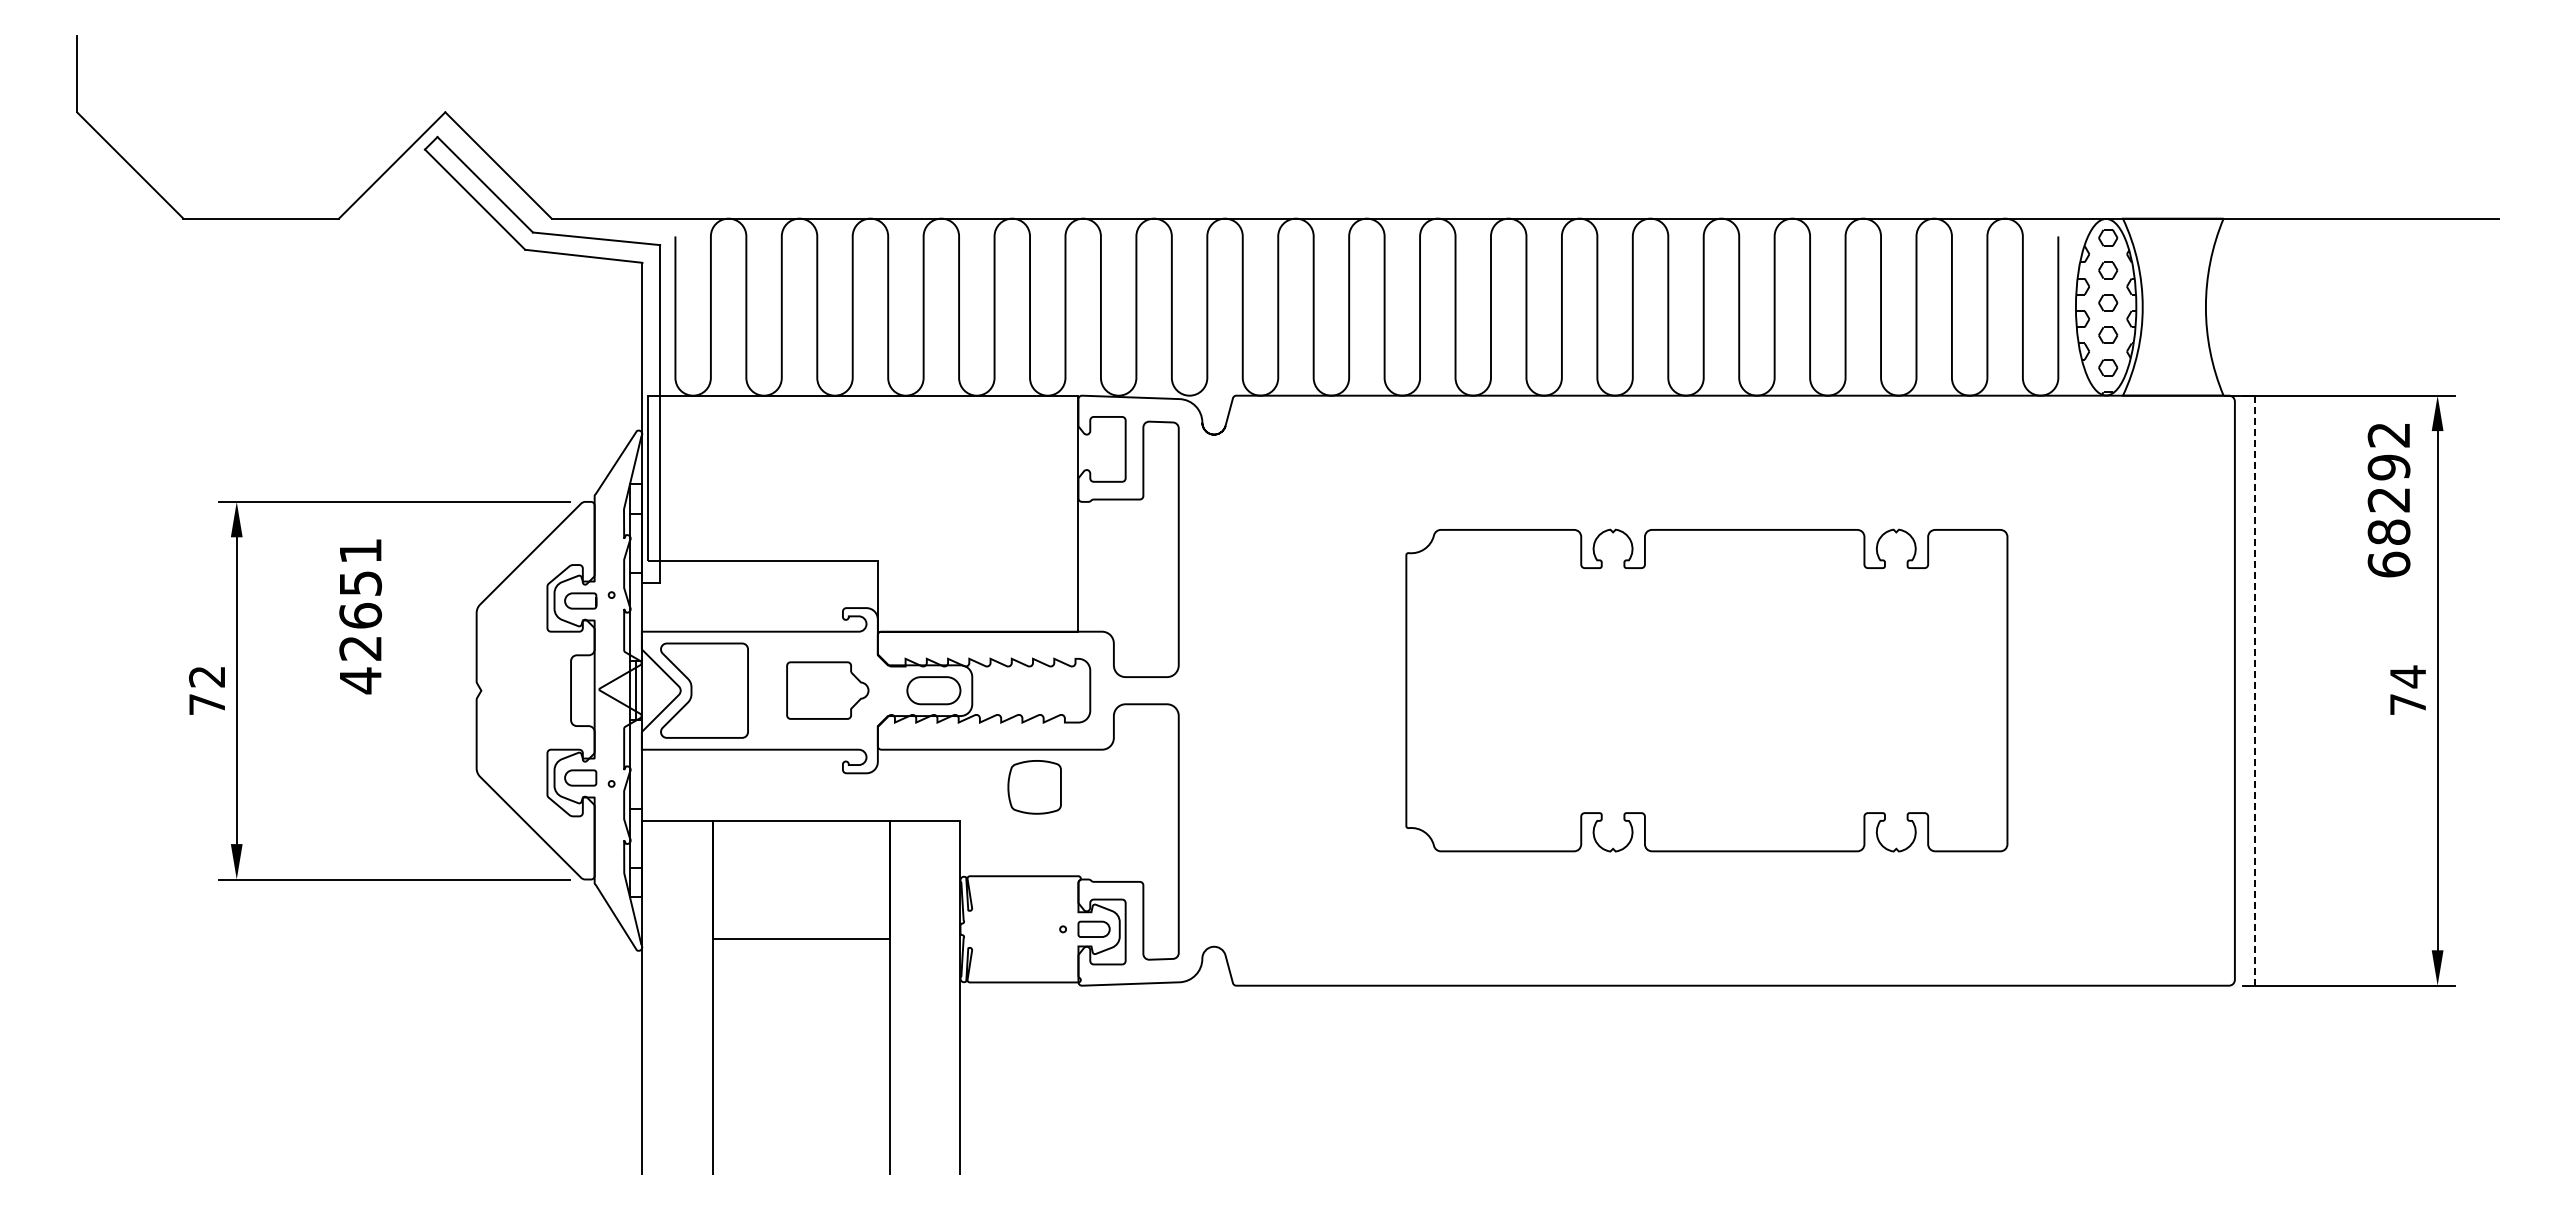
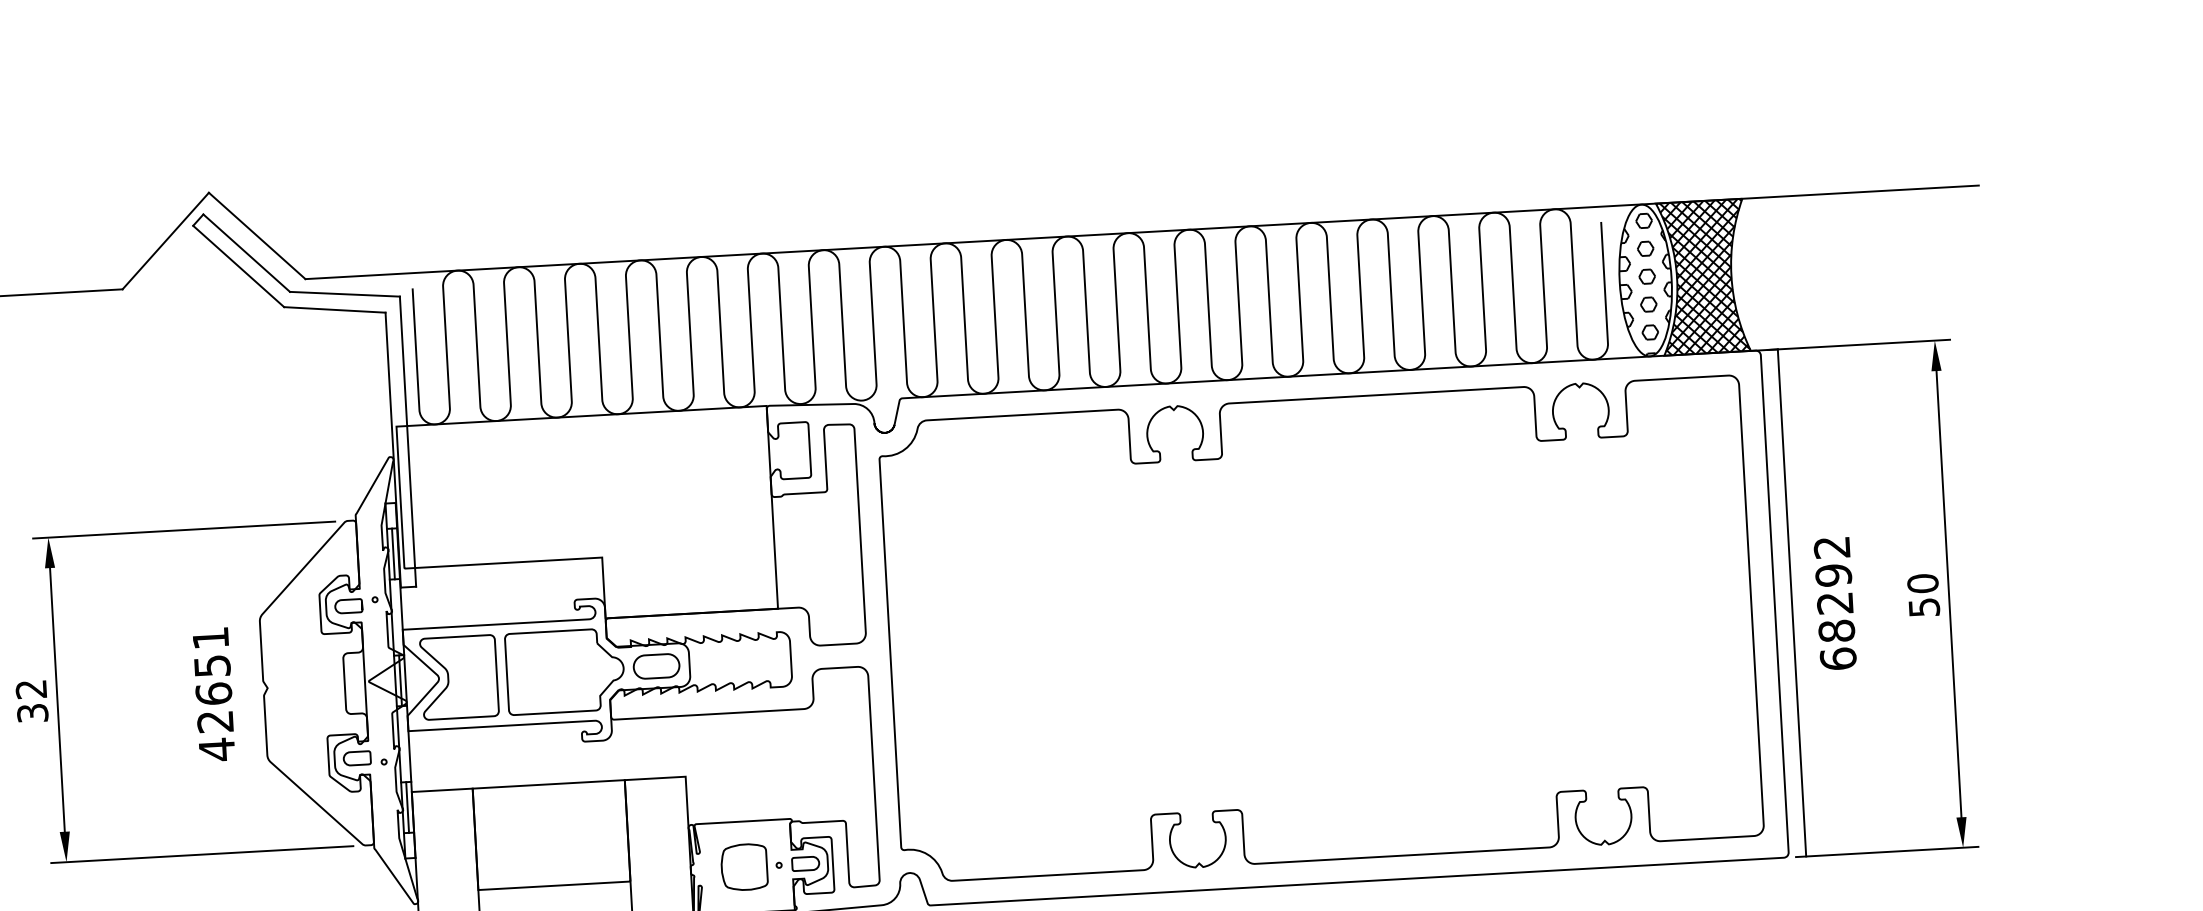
hatch: (2172, 306) -> (1702, 276), added
text: (2388, 500) -> (1834, 603), moved
line: (635, 542) -> (393, 553), added
text: (360, 616) -> (213, 694), moved
part: (827, 690) -> (565, 671), size x1.67
part: (1706, 690) -> (1320, 629), size x1.67
text: (2407, 690) -> (1923, 595), 74 -> 50
line: (2254, 691) -> (1791, 603), dashed -> solid
text: (207, 704) -> (32, 713), 72 -> 32
part: (1034, 787) -> (744, 867), moved
line: (635, 837) -> (407, 806), added

